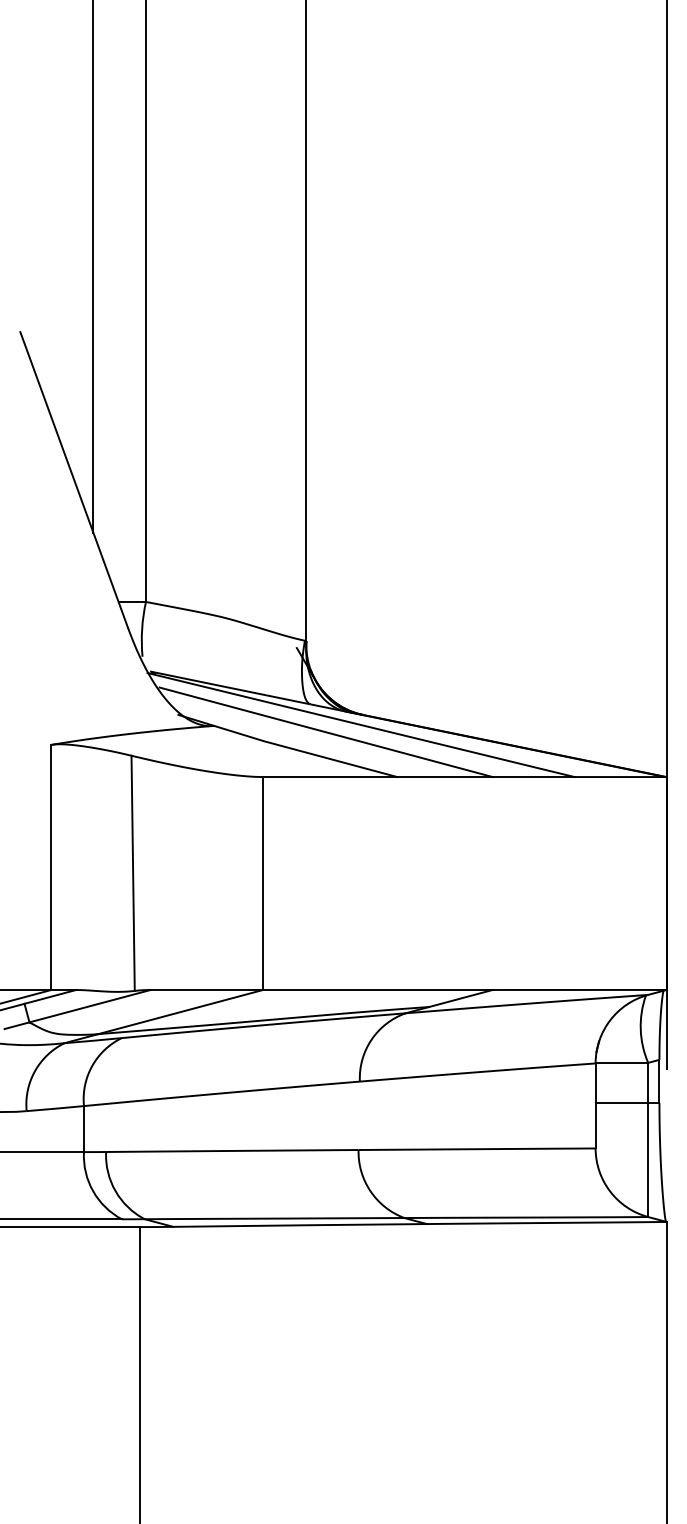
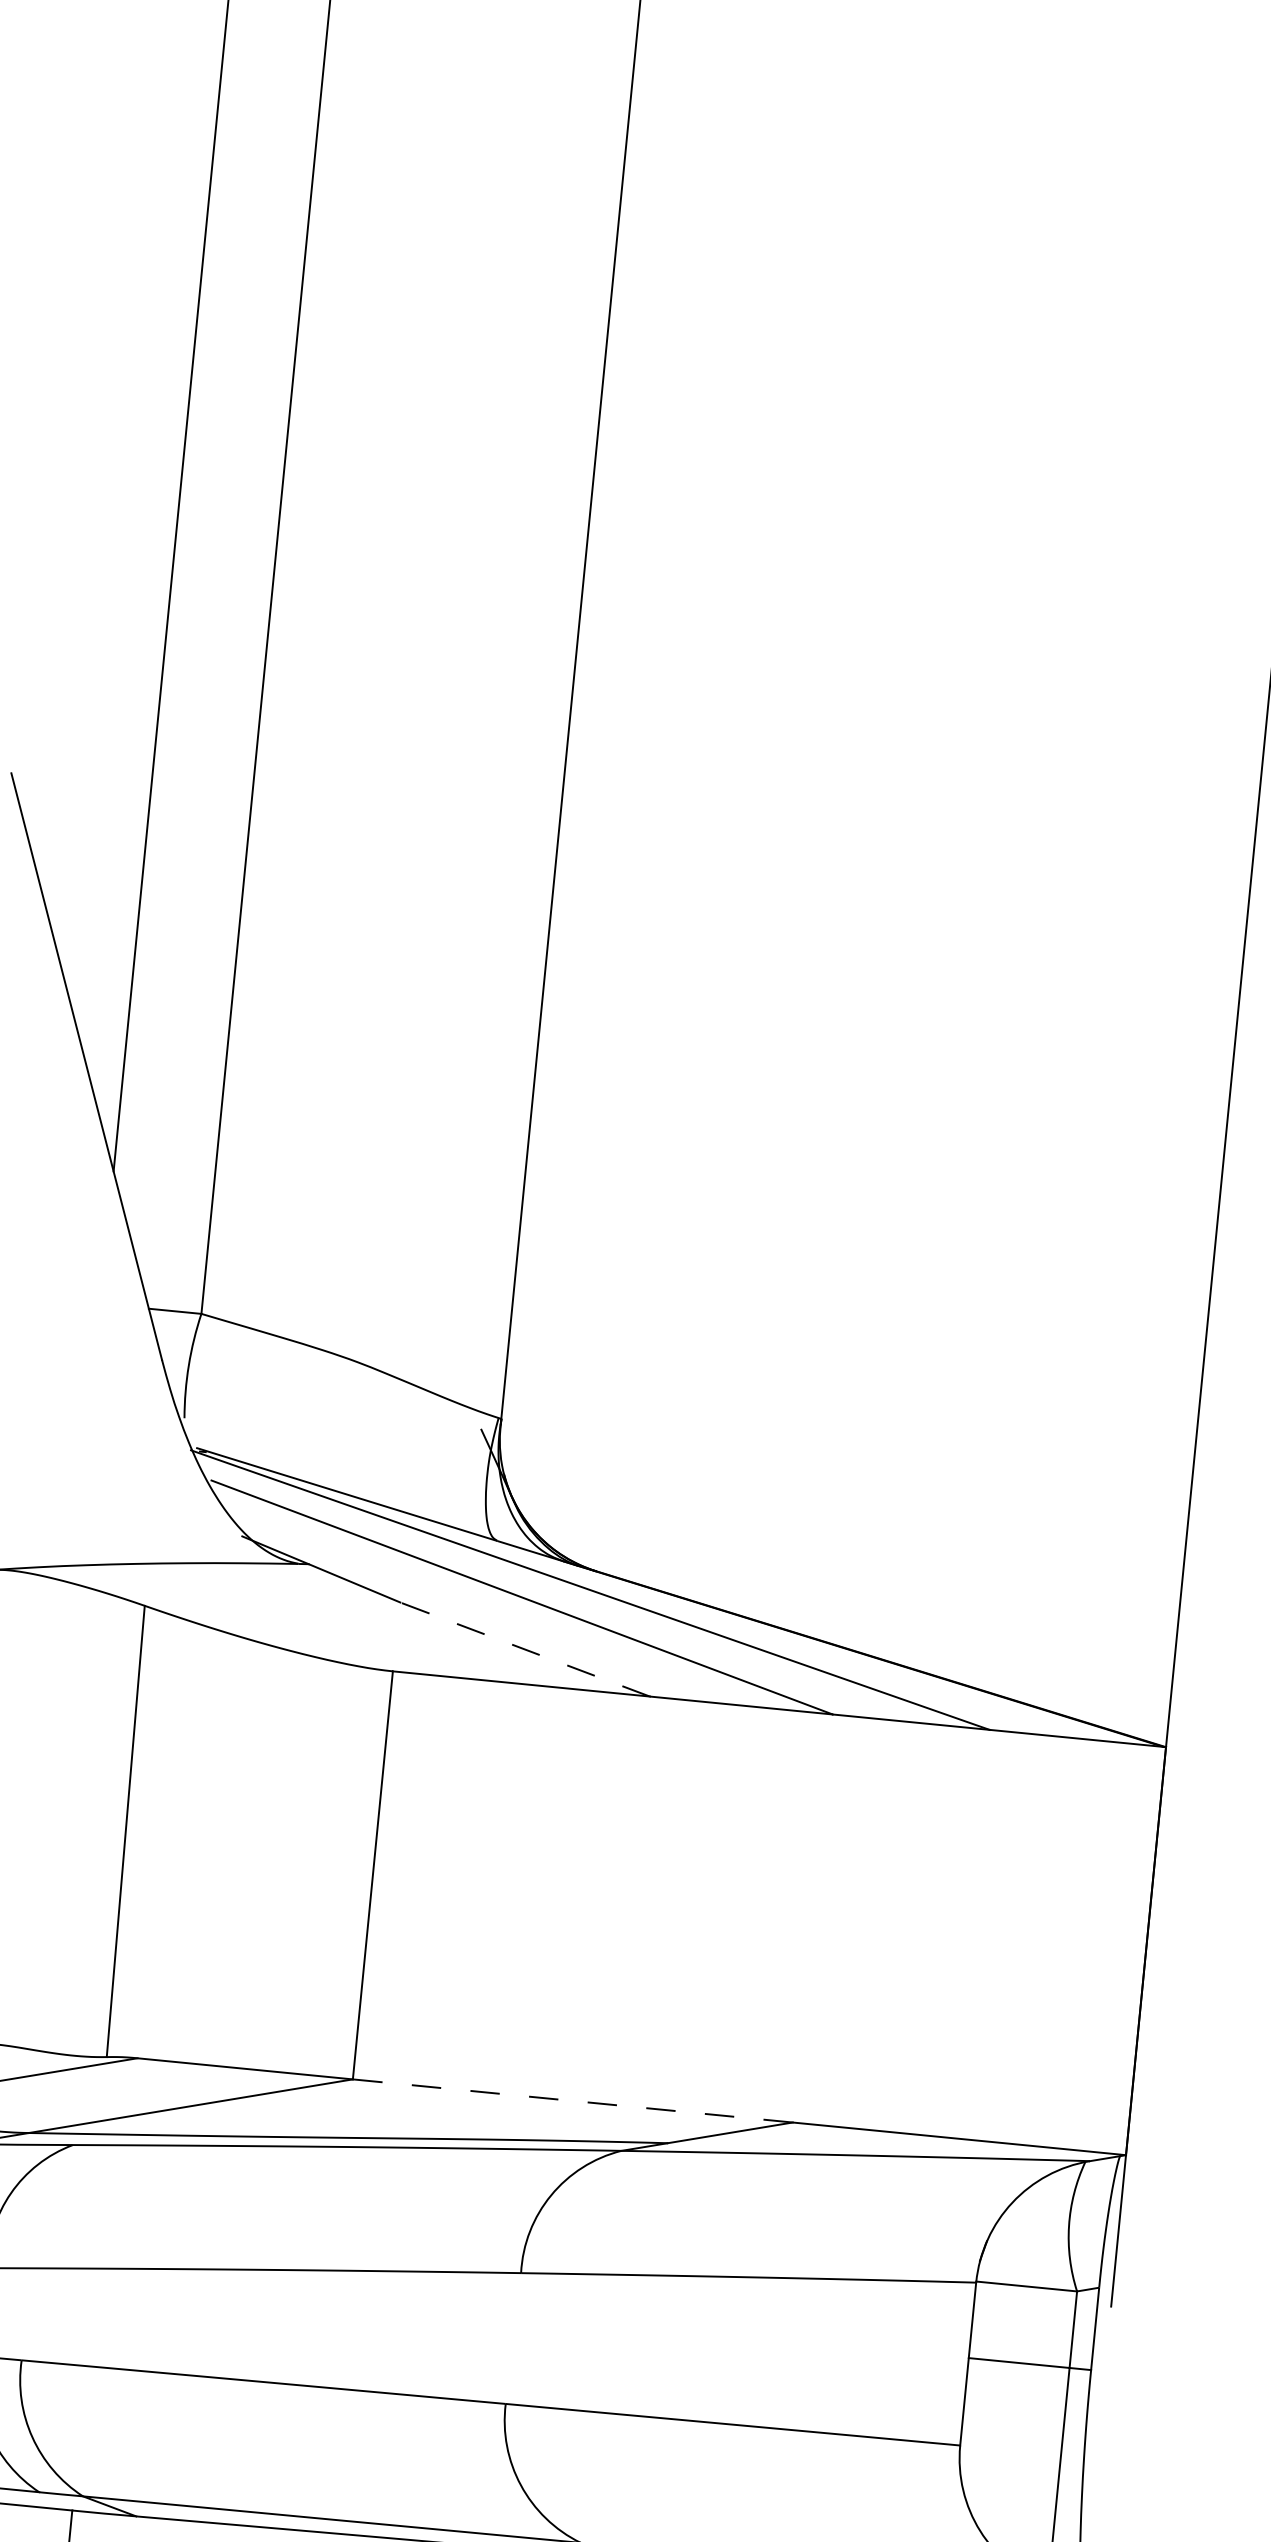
line: (330, 758) -> (525, 1648), solid -> dashed
line: (377, 989) -> (572, 2099), solid -> dashed

